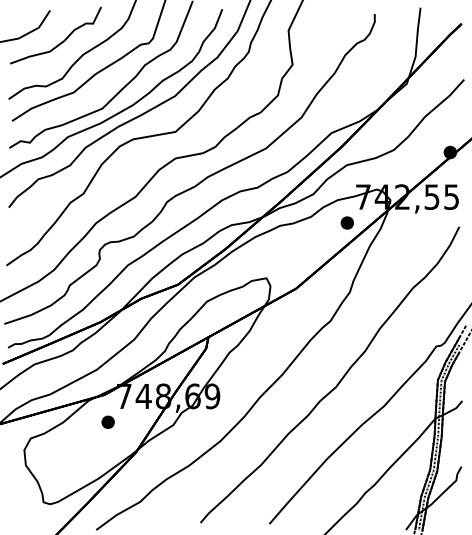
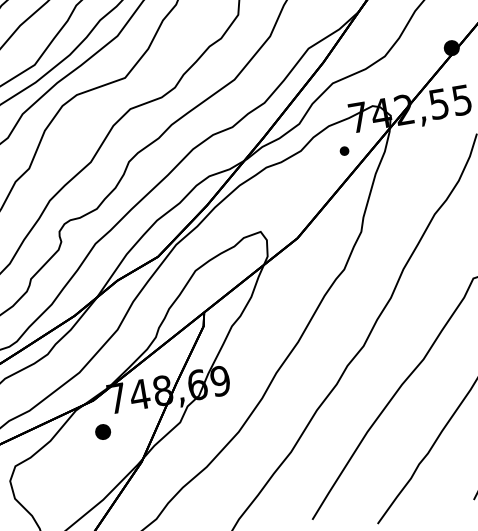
part: (346, 222) -> (343, 150), size x0.6

